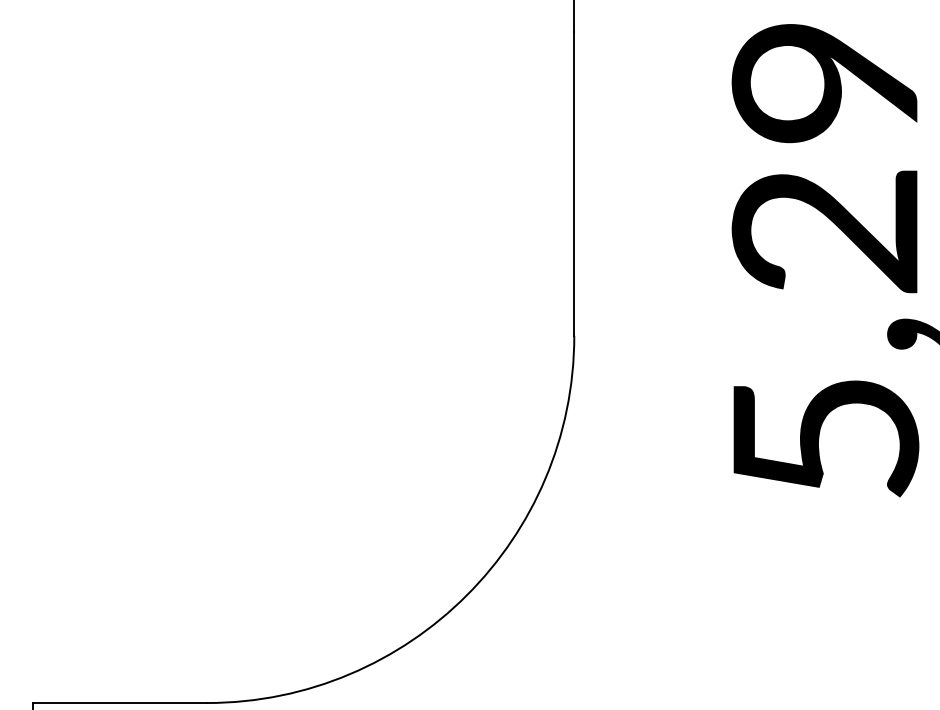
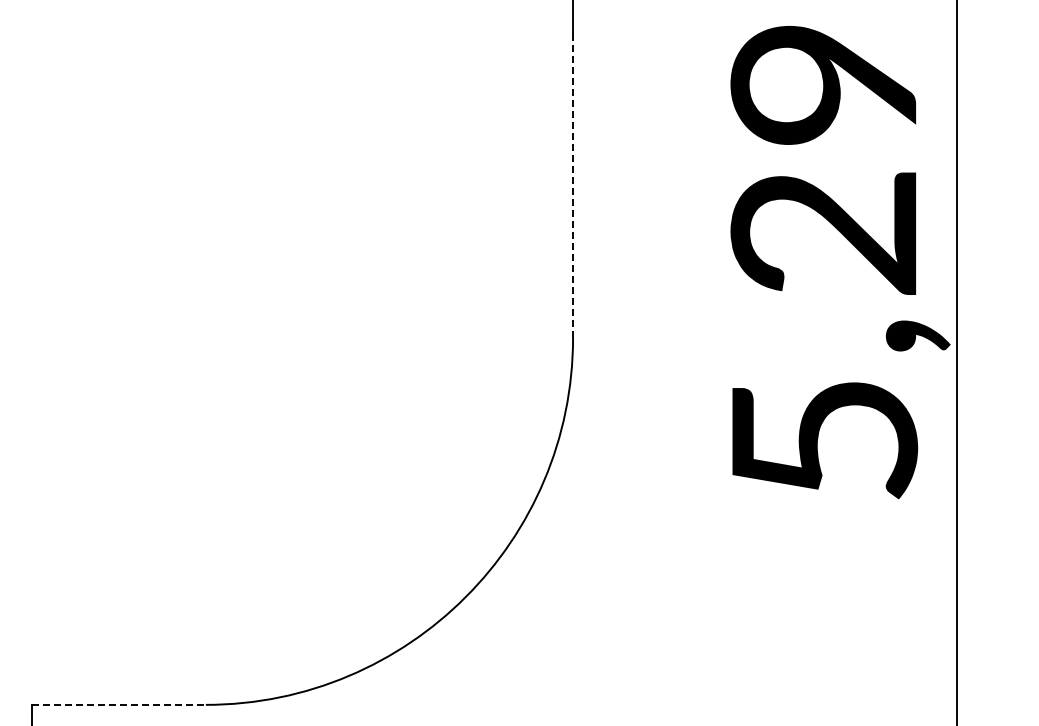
line: (574, 184) -> (573, 186), solid -> dashed
line: (120, 702) -> (119, 704), solid -> dashed

